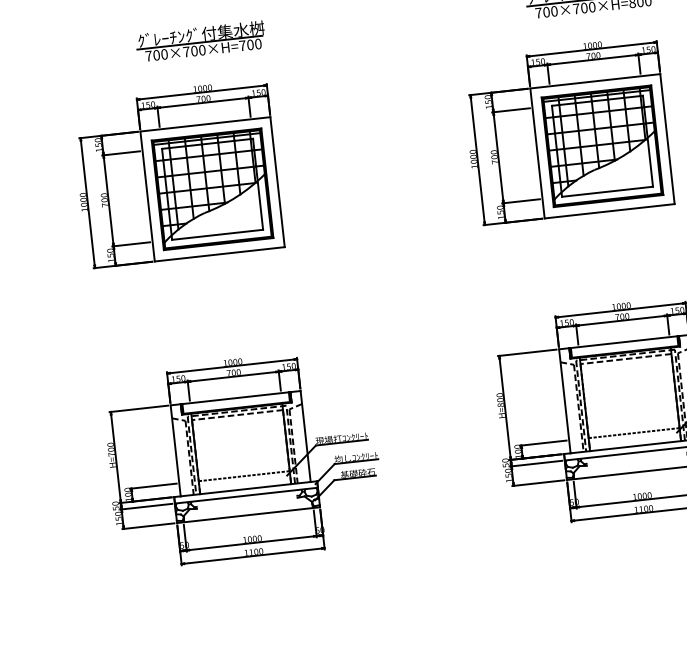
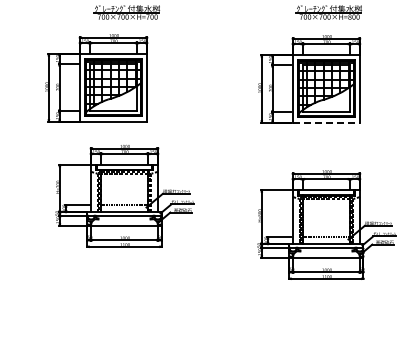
part: (177, 174) -> (96, 78), moved
line: (609, 211) -> (326, 122), solid -> dashed
part: (242, 458) -> (124, 196), moved

